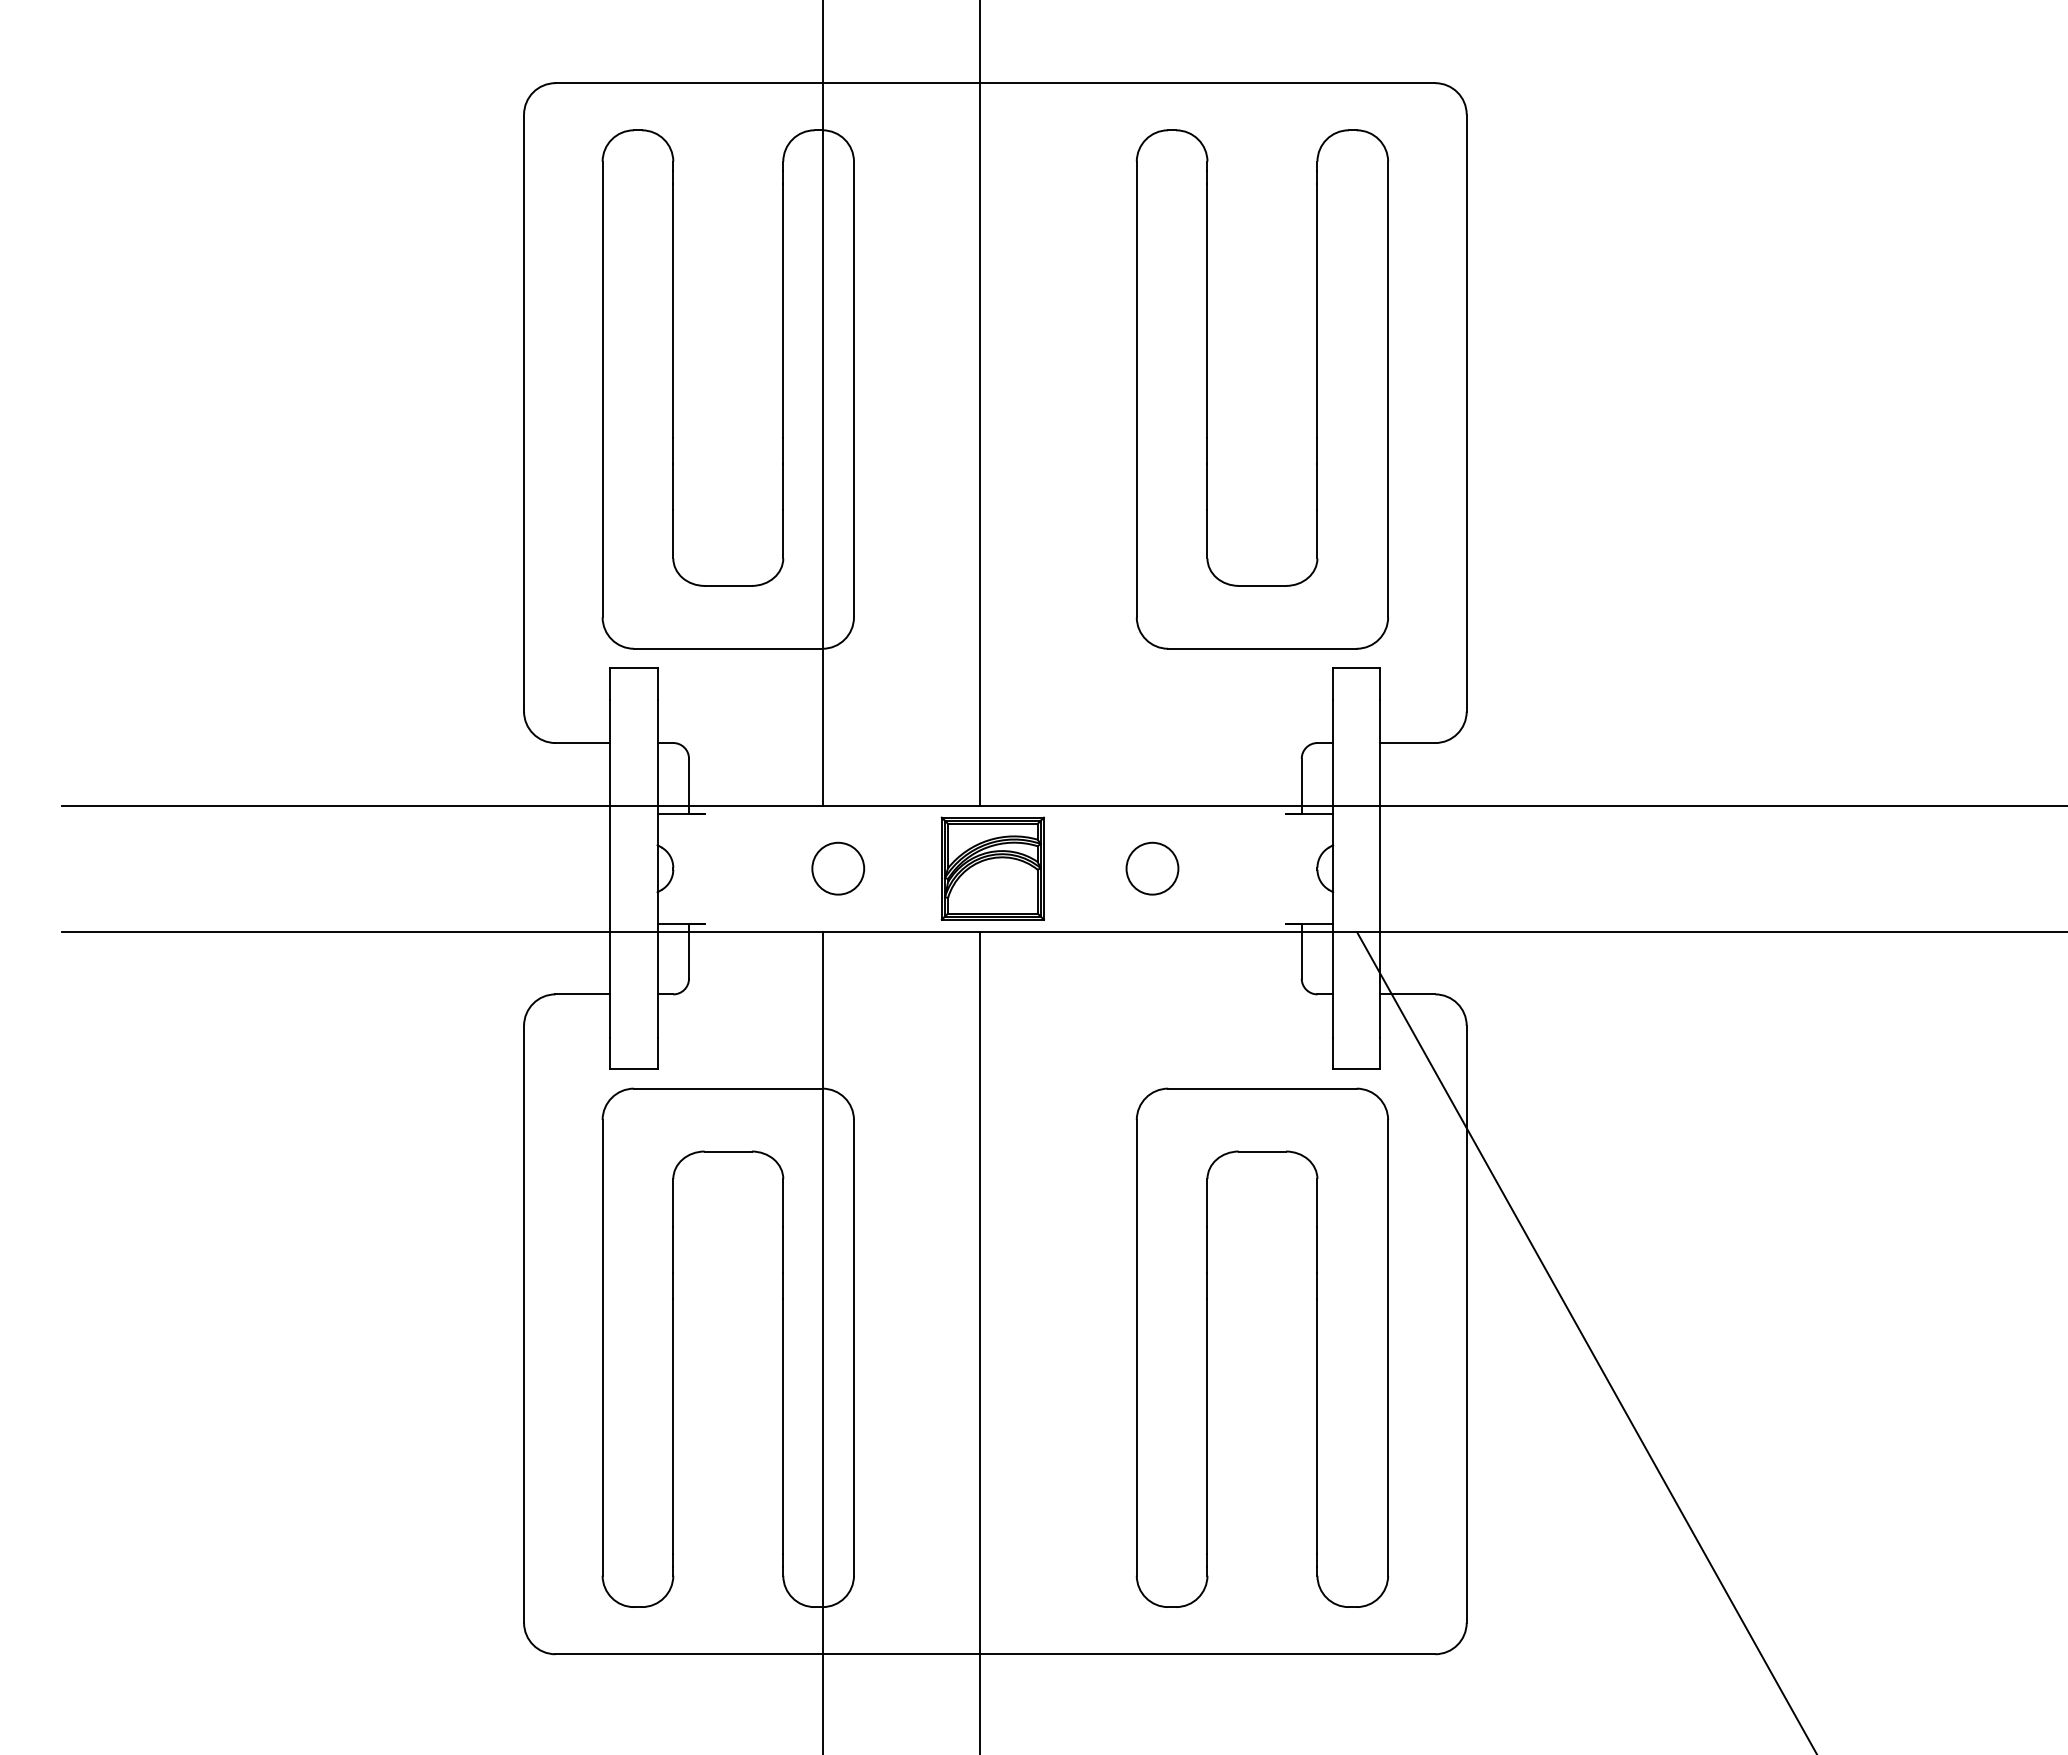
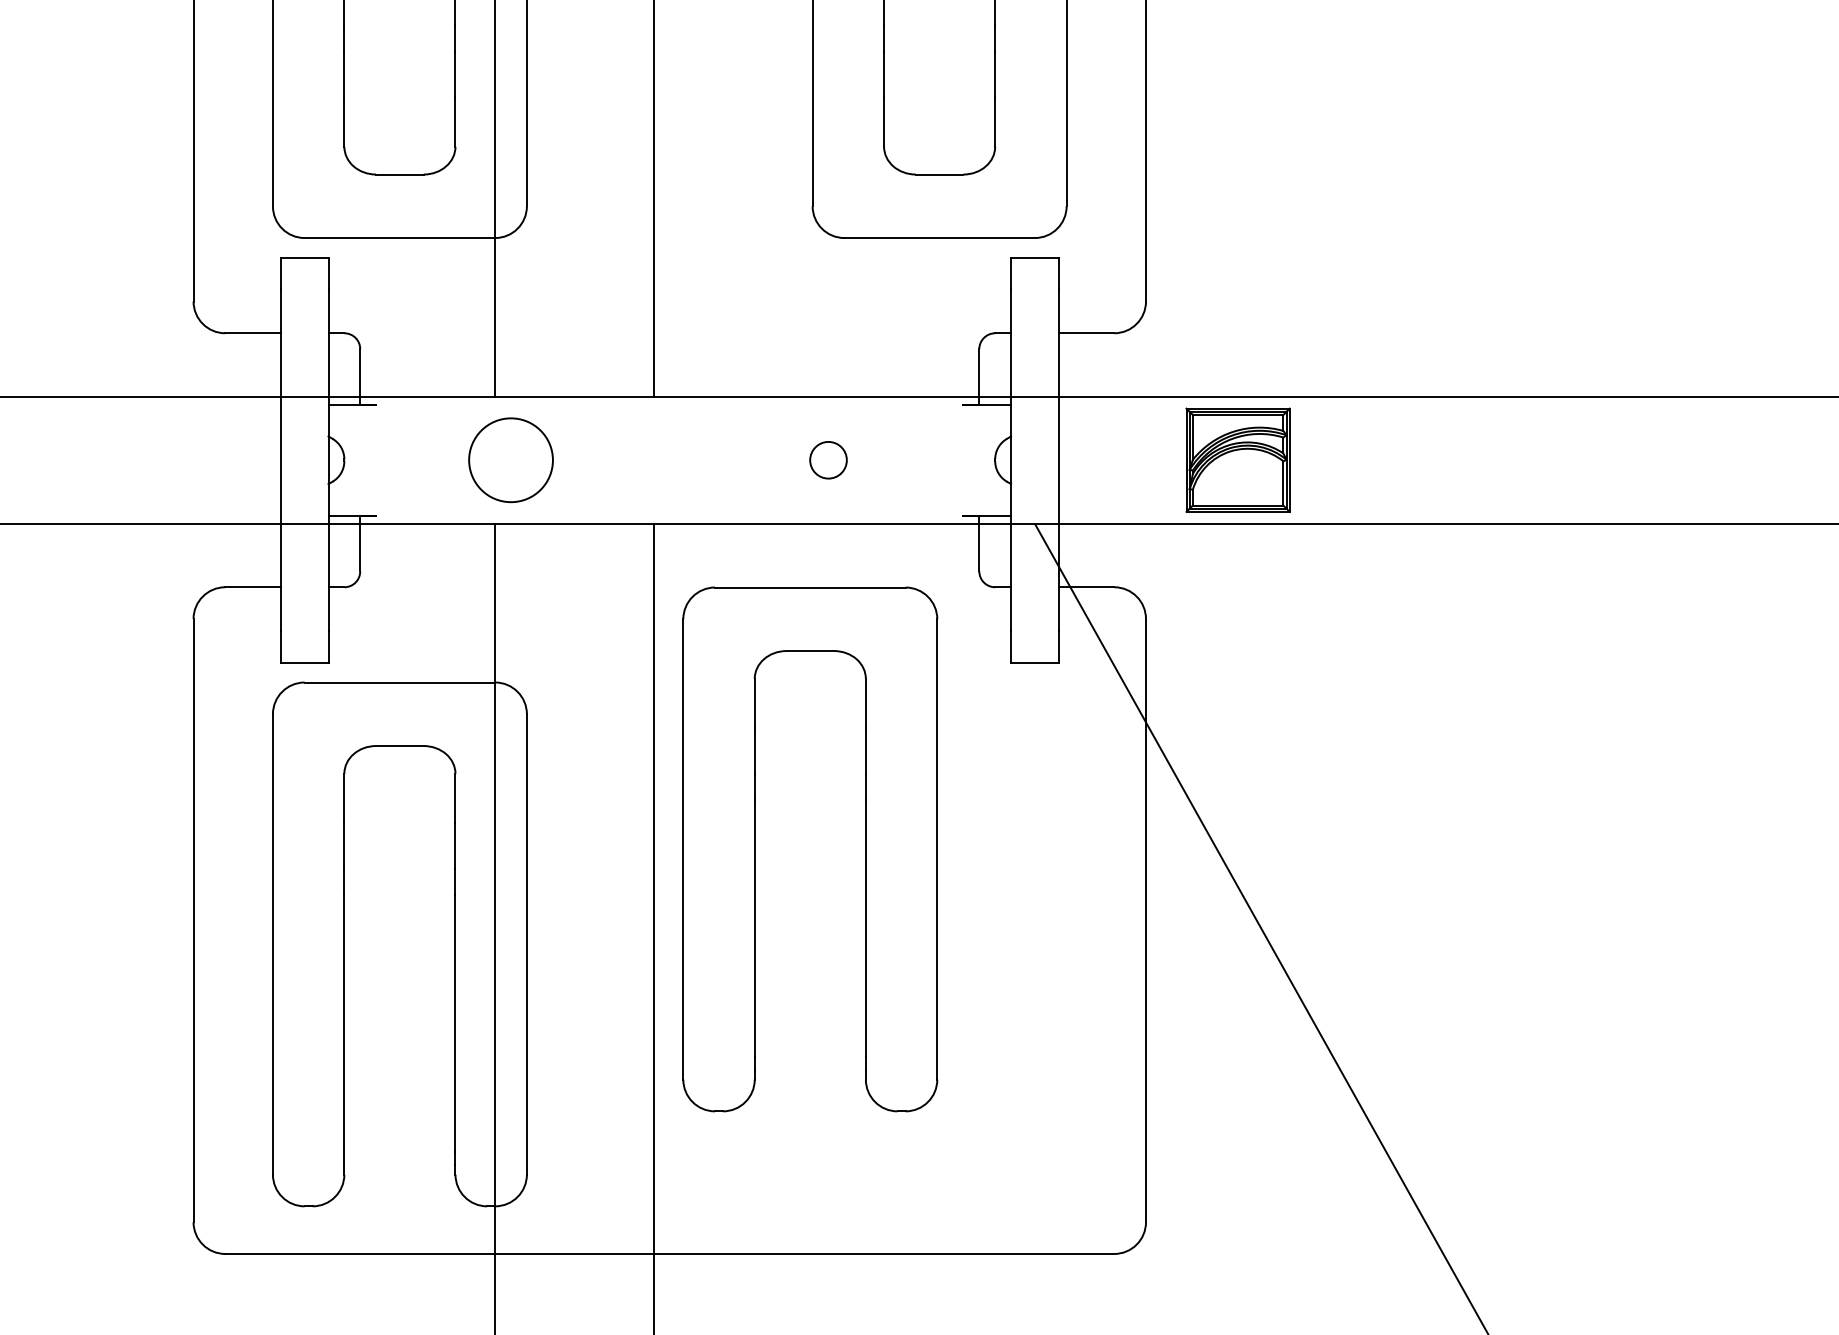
circle: (838, 868) -> (511, 460), size x1.6
part: (992, 868) -> (1237, 460), moved
circle: (1152, 868) -> (828, 460), size x0.7
part: (1207, 1347) -> (754, 849), moved

